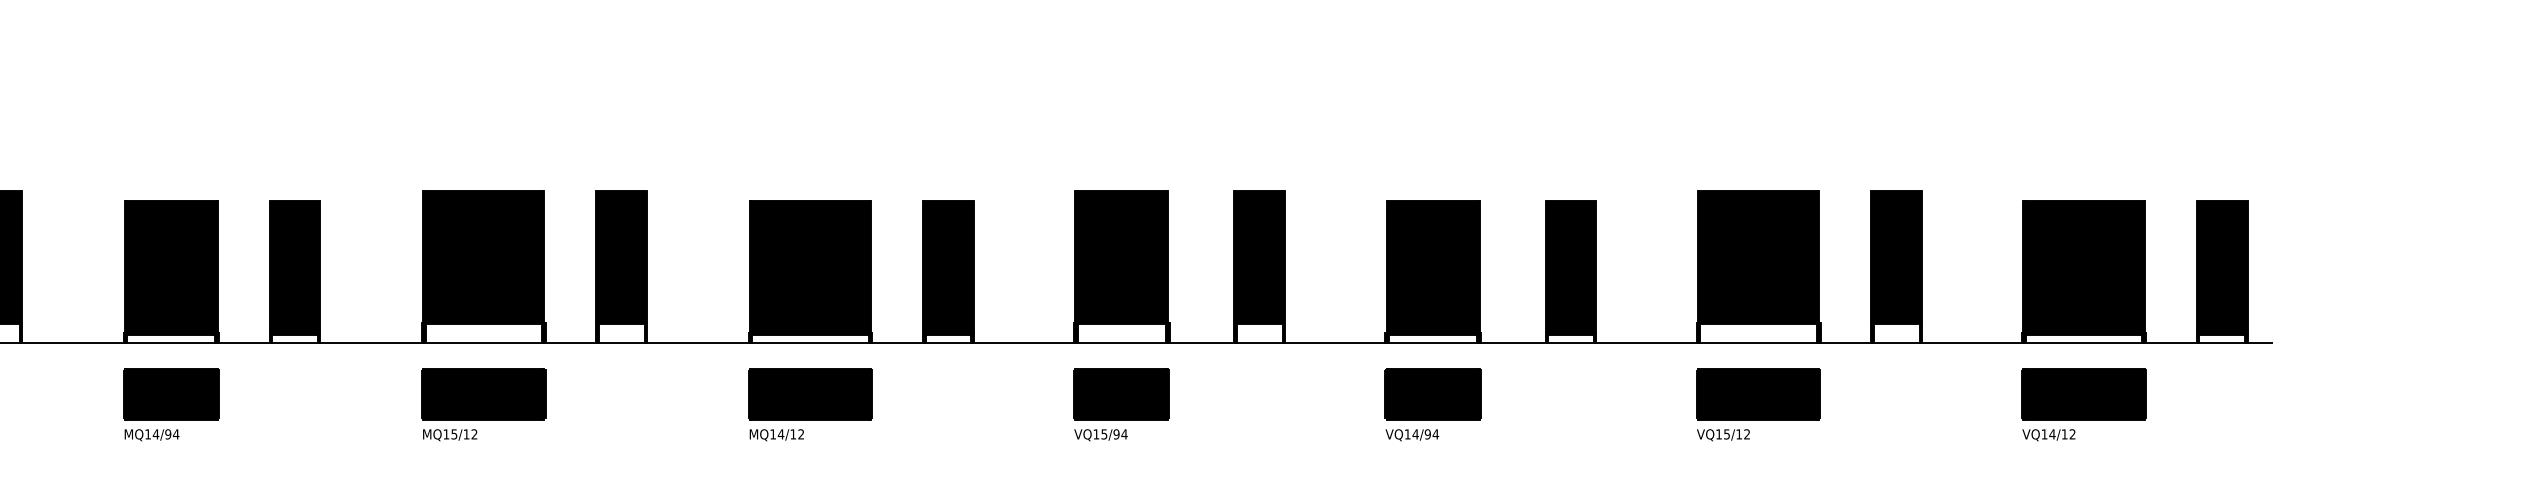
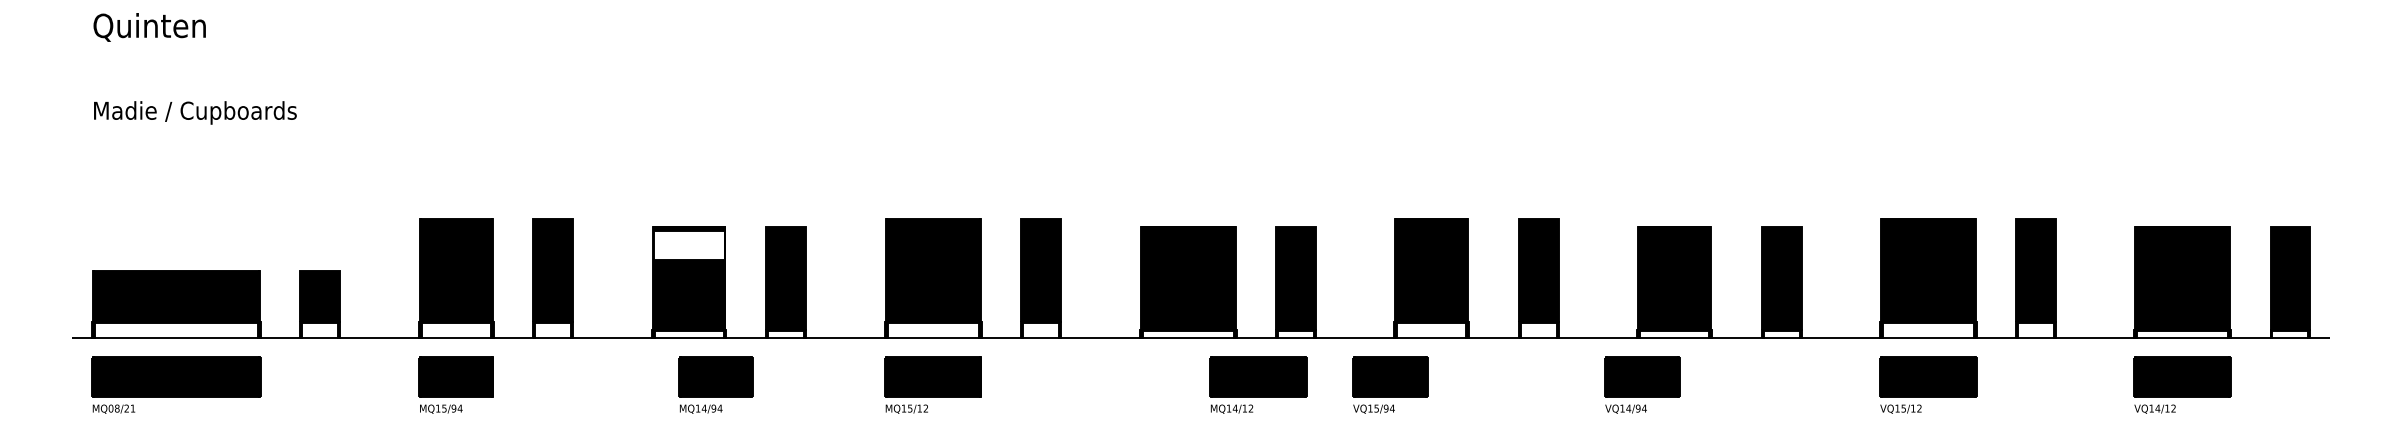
fill: (170, 225) -> (688, 245), removed
part: (170, 403) -> (715, 384), moved
part: (810, 403) -> (1258, 384), moved
part: (1122, 403) -> (1390, 384), moved
part: (1433, 403) -> (1642, 384), moved

